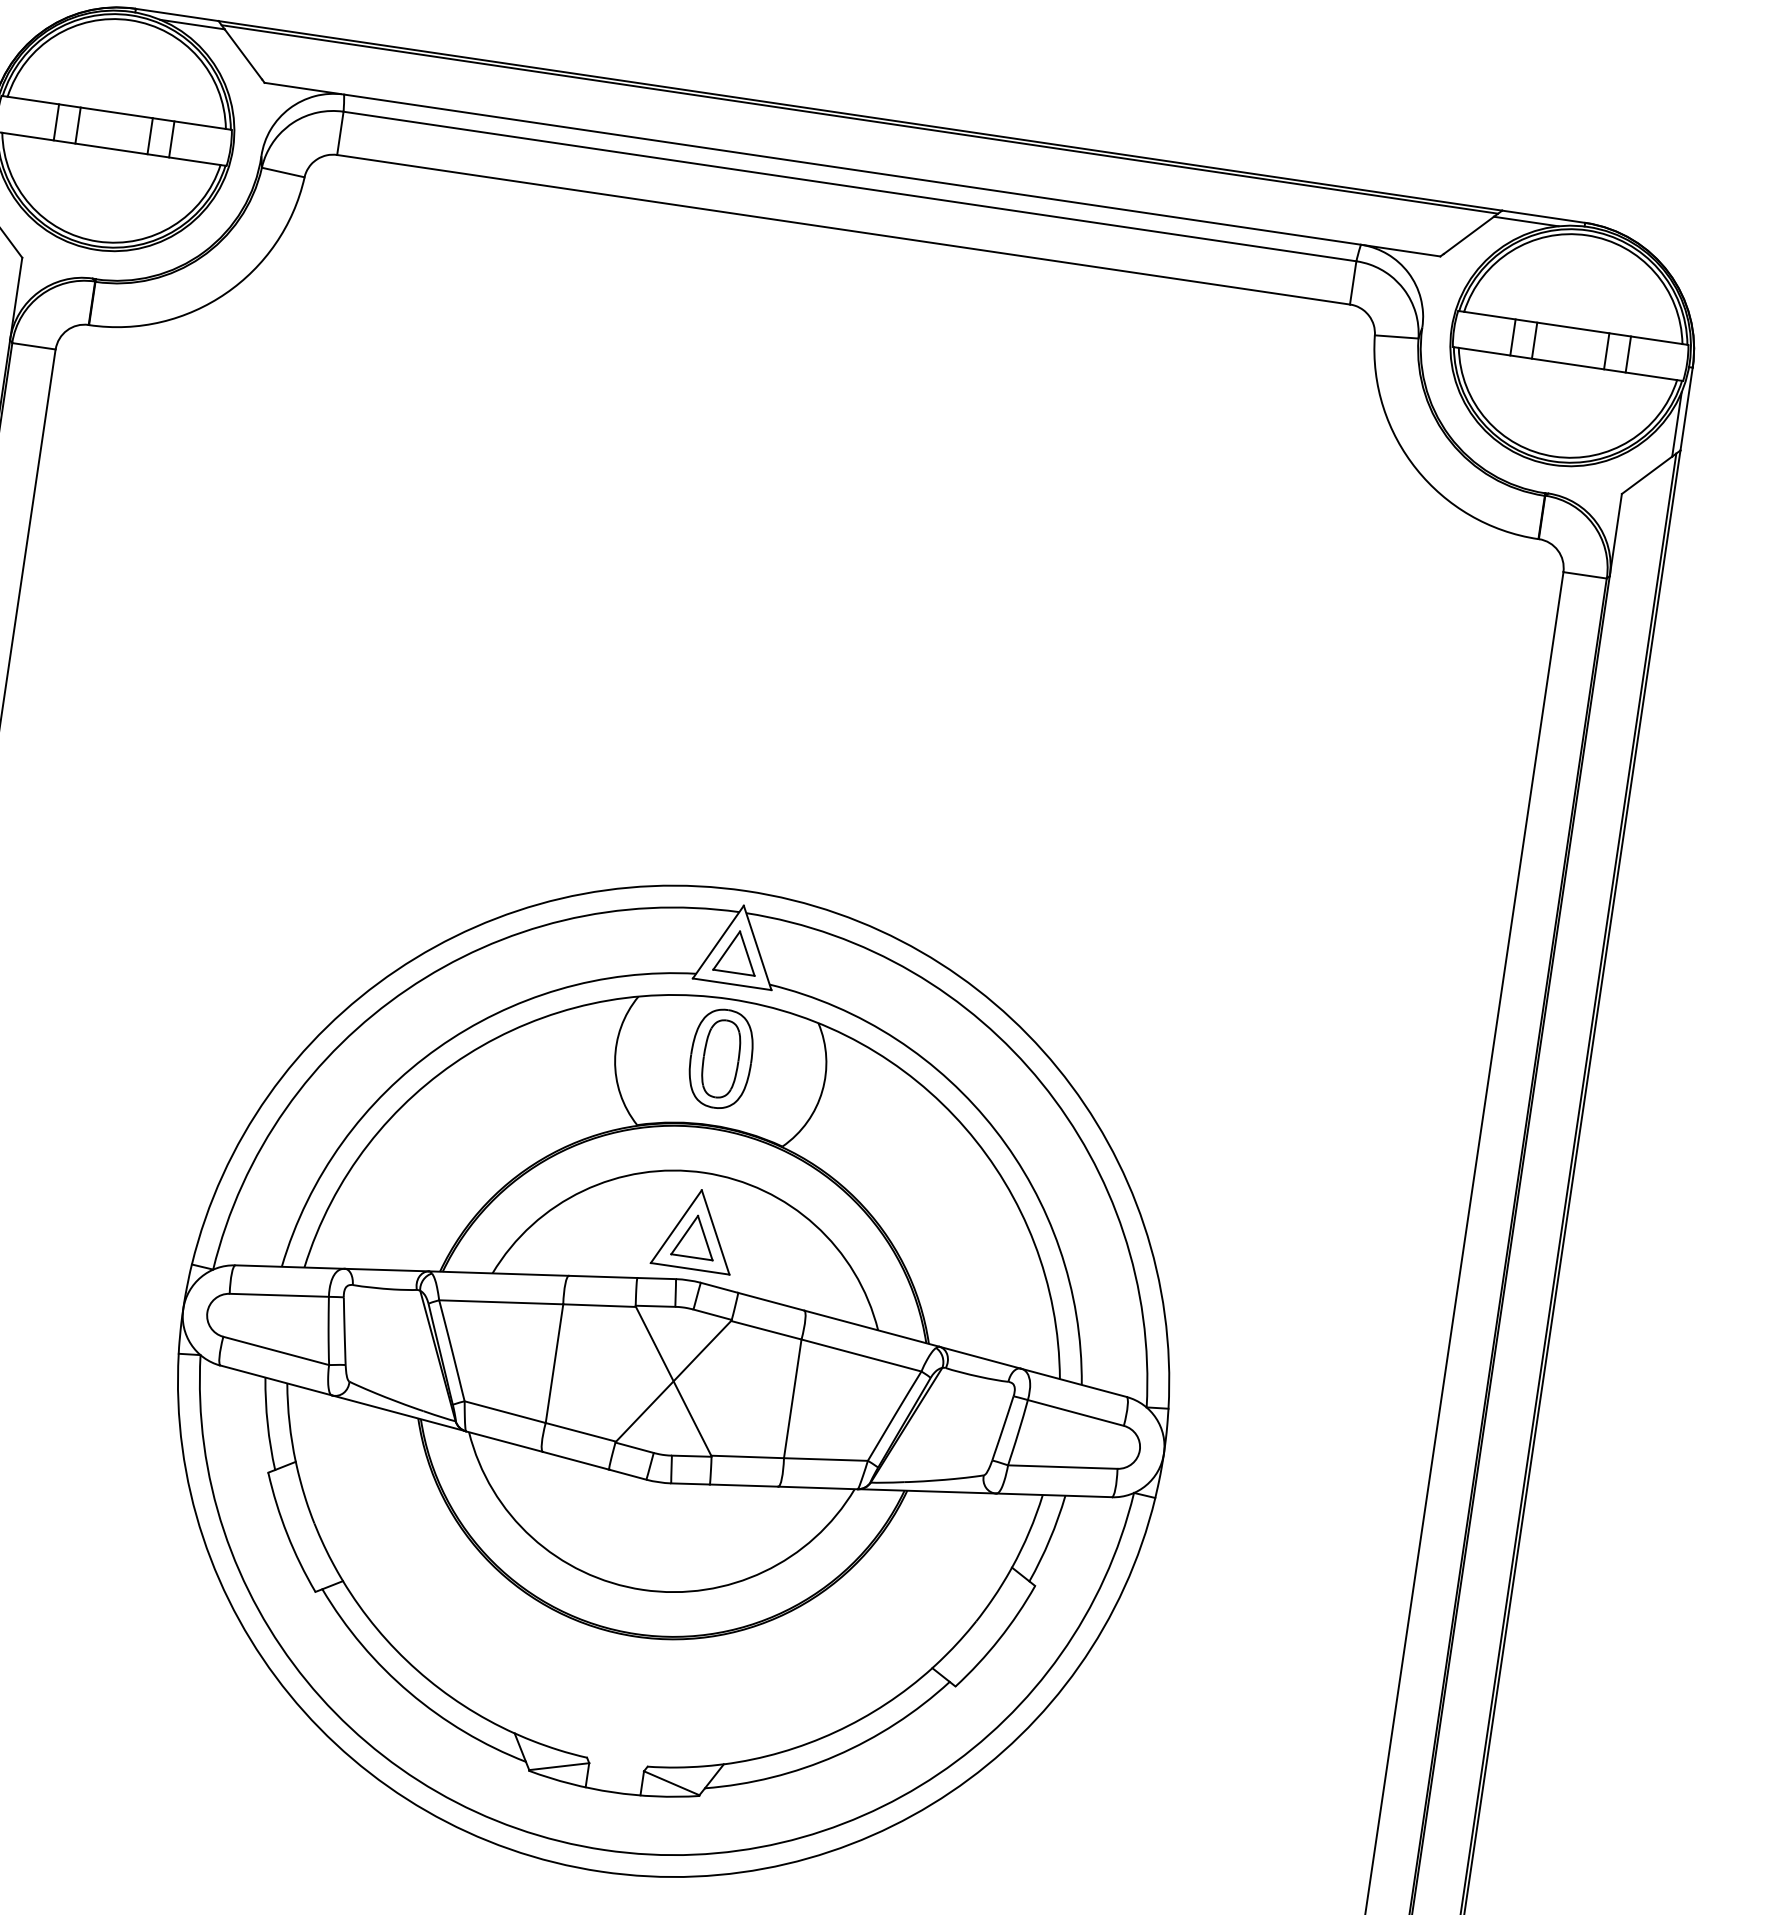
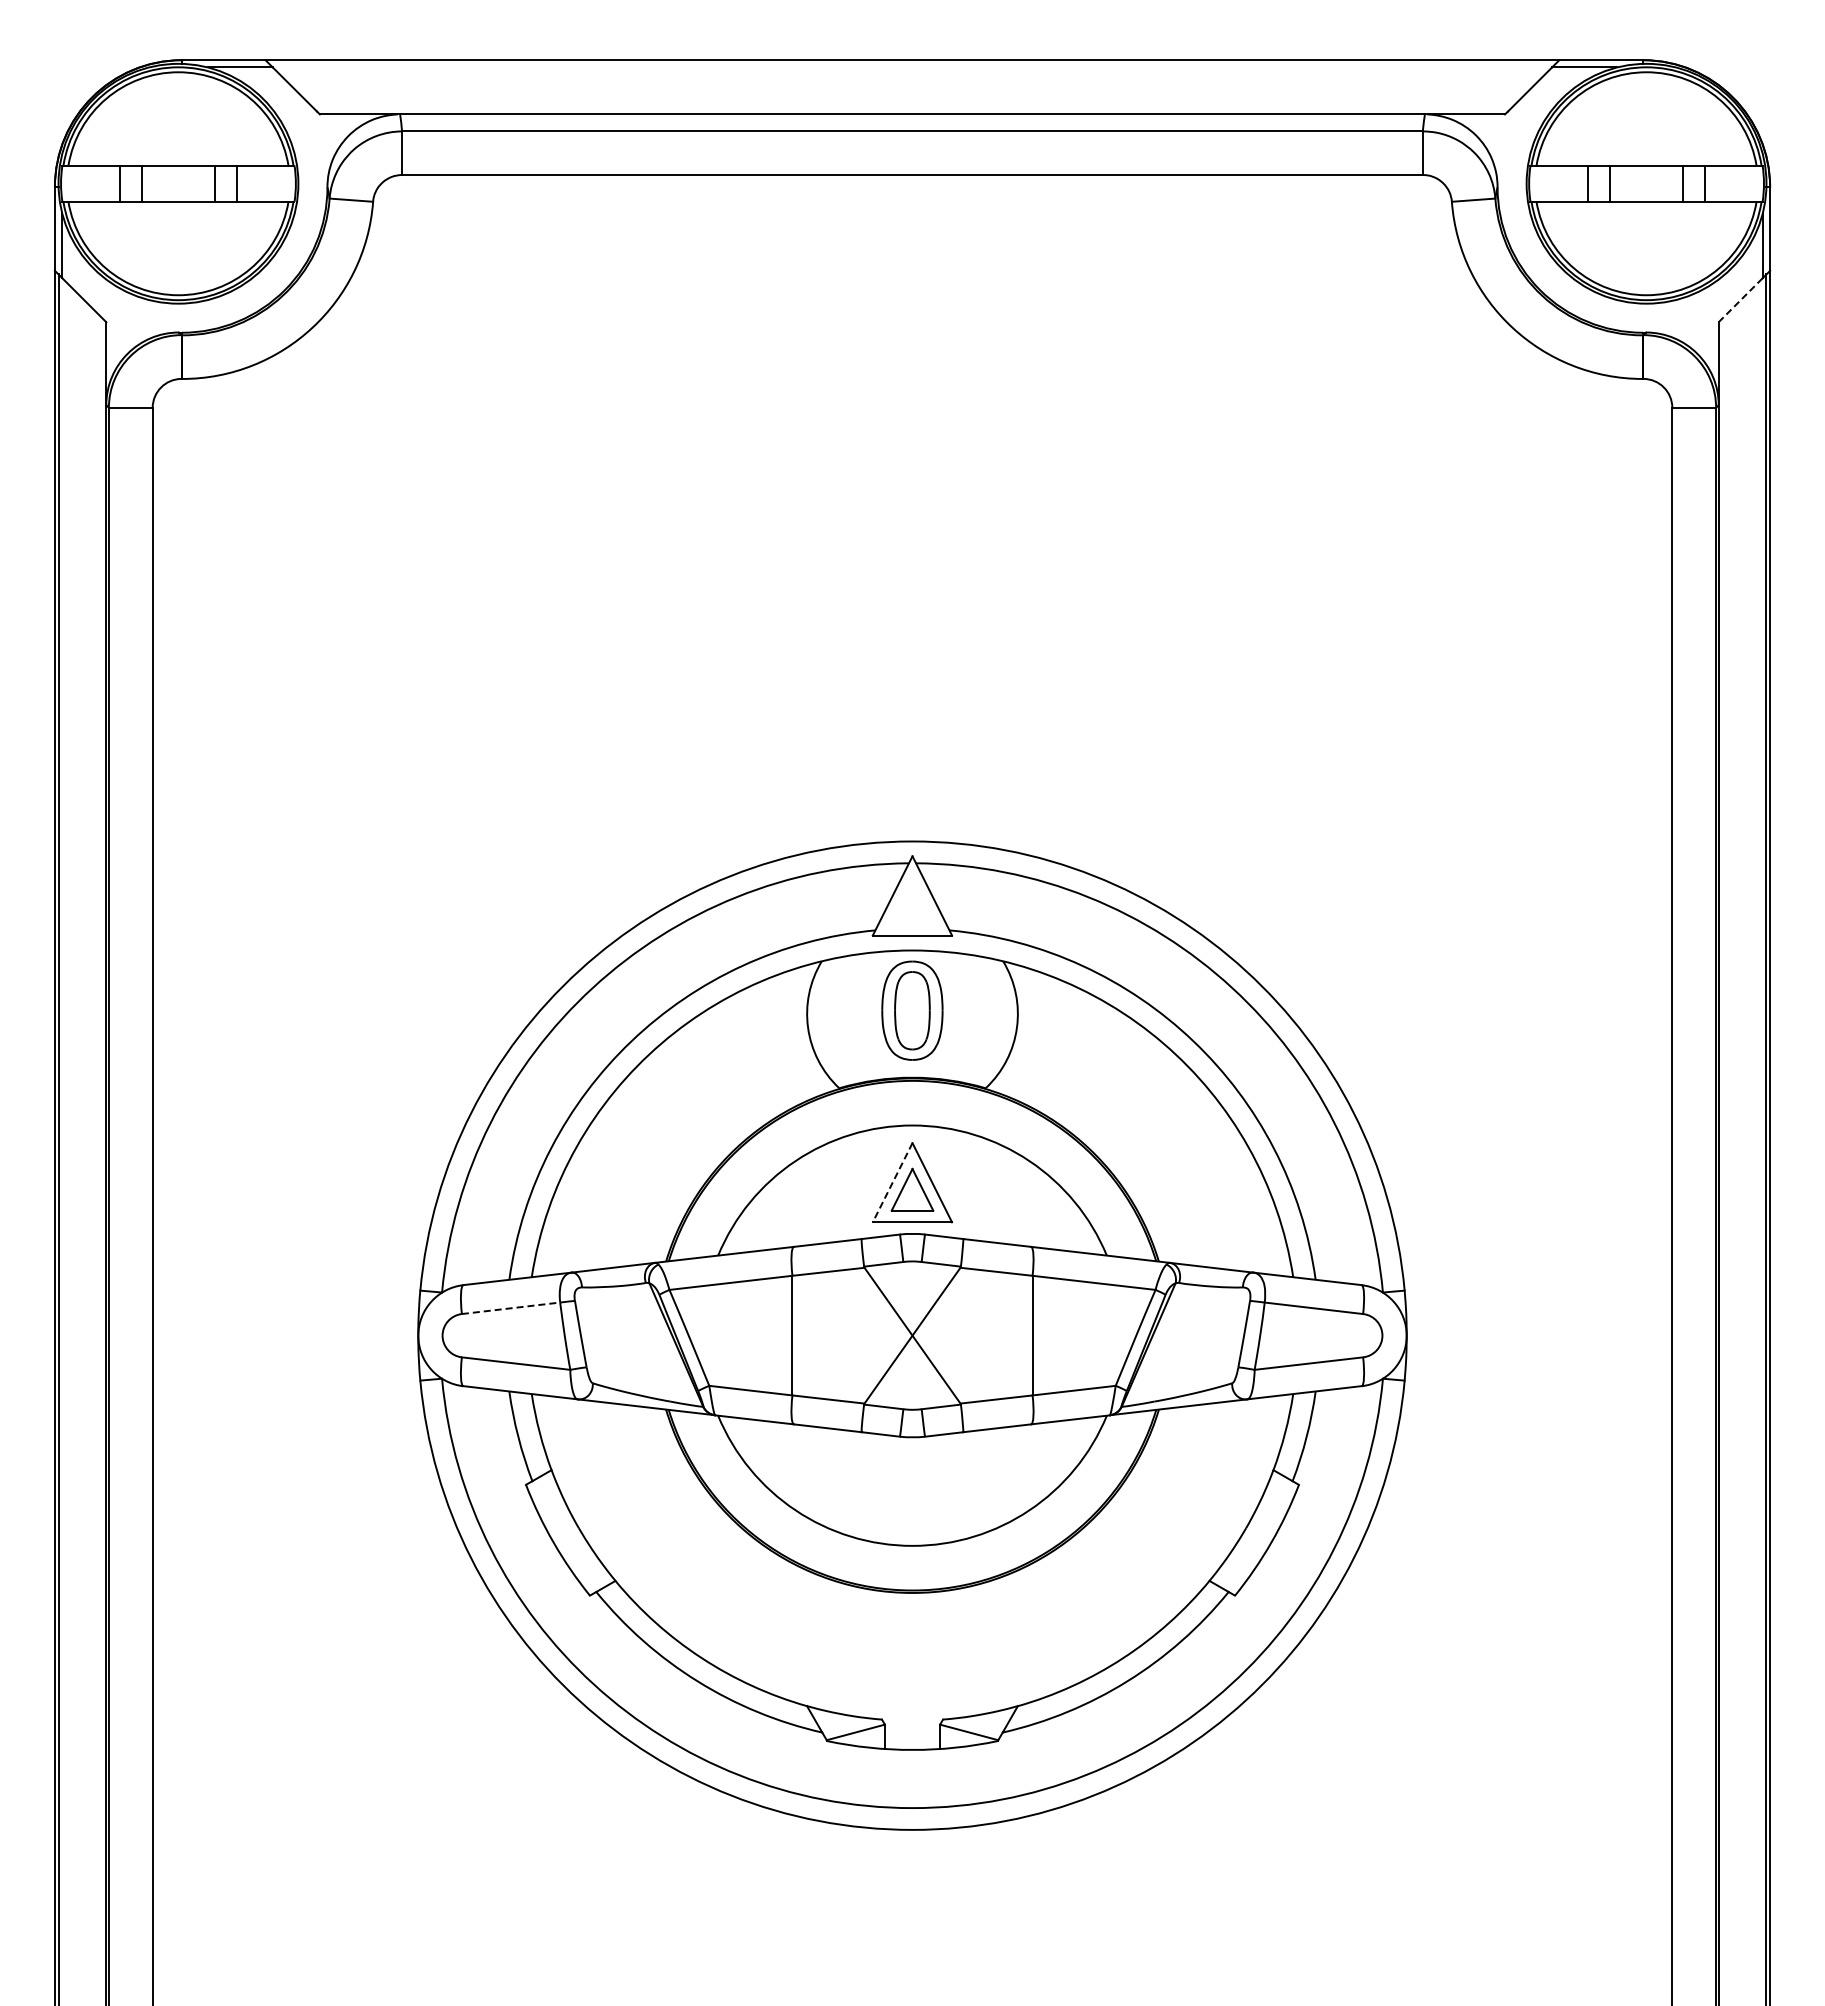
line: (859, 119) -> (912, 63), removed
line: (1647, 474) -> (1741, 299), solid -> dashed
part: (737, 951) -> (912, 902), removed
line: (676, 1227) -> (892, 1183), solid -> dashed
line: (279, 1295) -> (511, 1308), solid -> dashed

